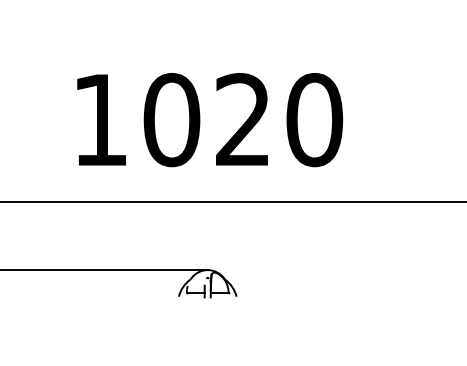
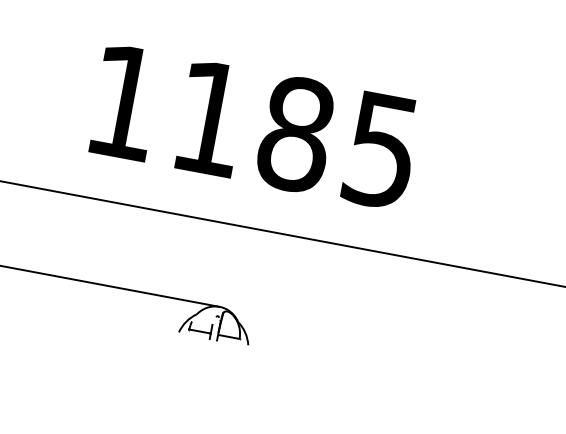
text: (243, 120) -> (296, 135), 1020 -> 1185

